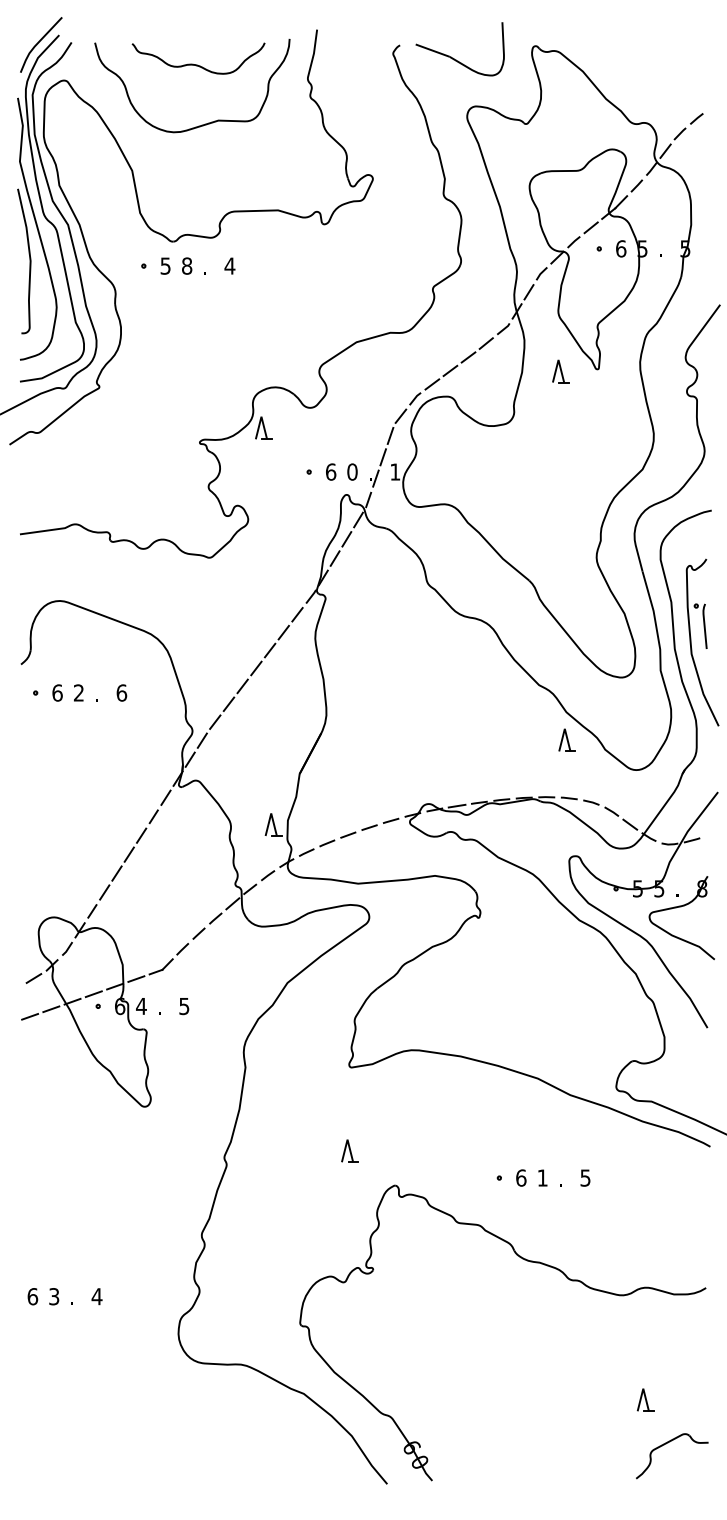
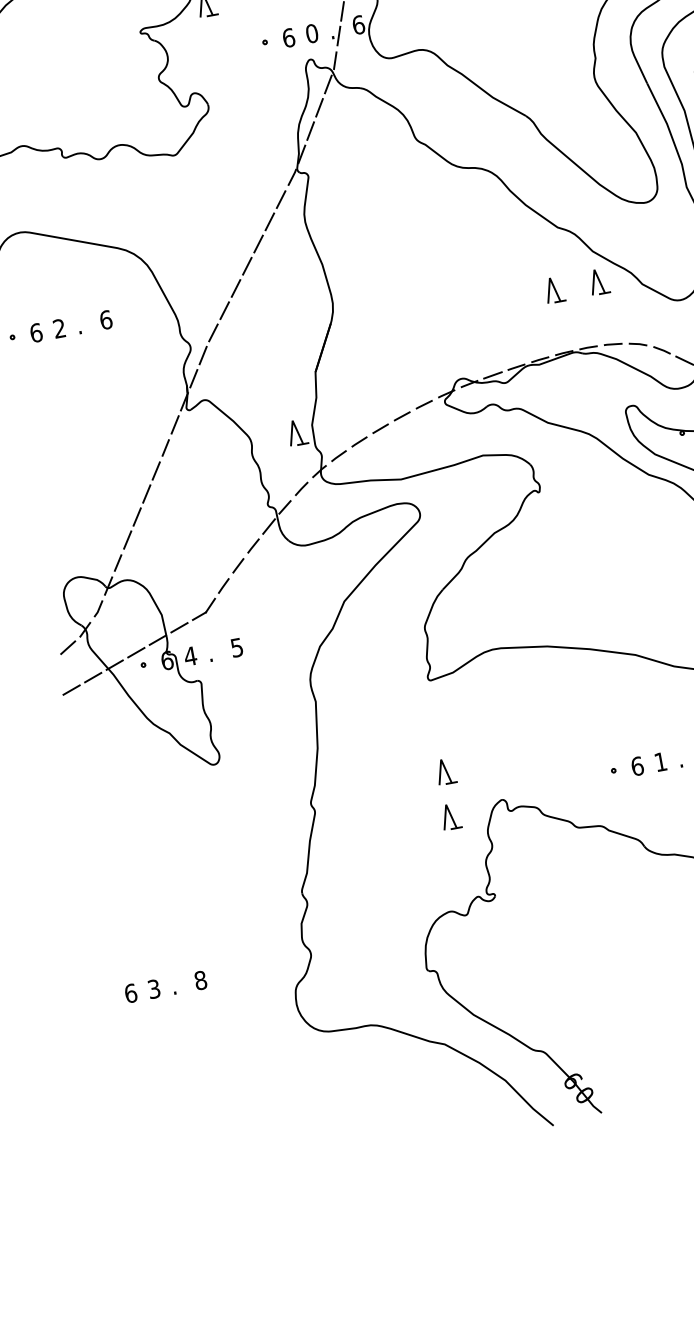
text: (395, 471) -> (358, 24), 1 -> 6
part: (525, 739) -> (553, 289), added
part: (346, 1191) -> (450, 816), added
text: (96, 1296) -> (200, 980), 4 -> 8

